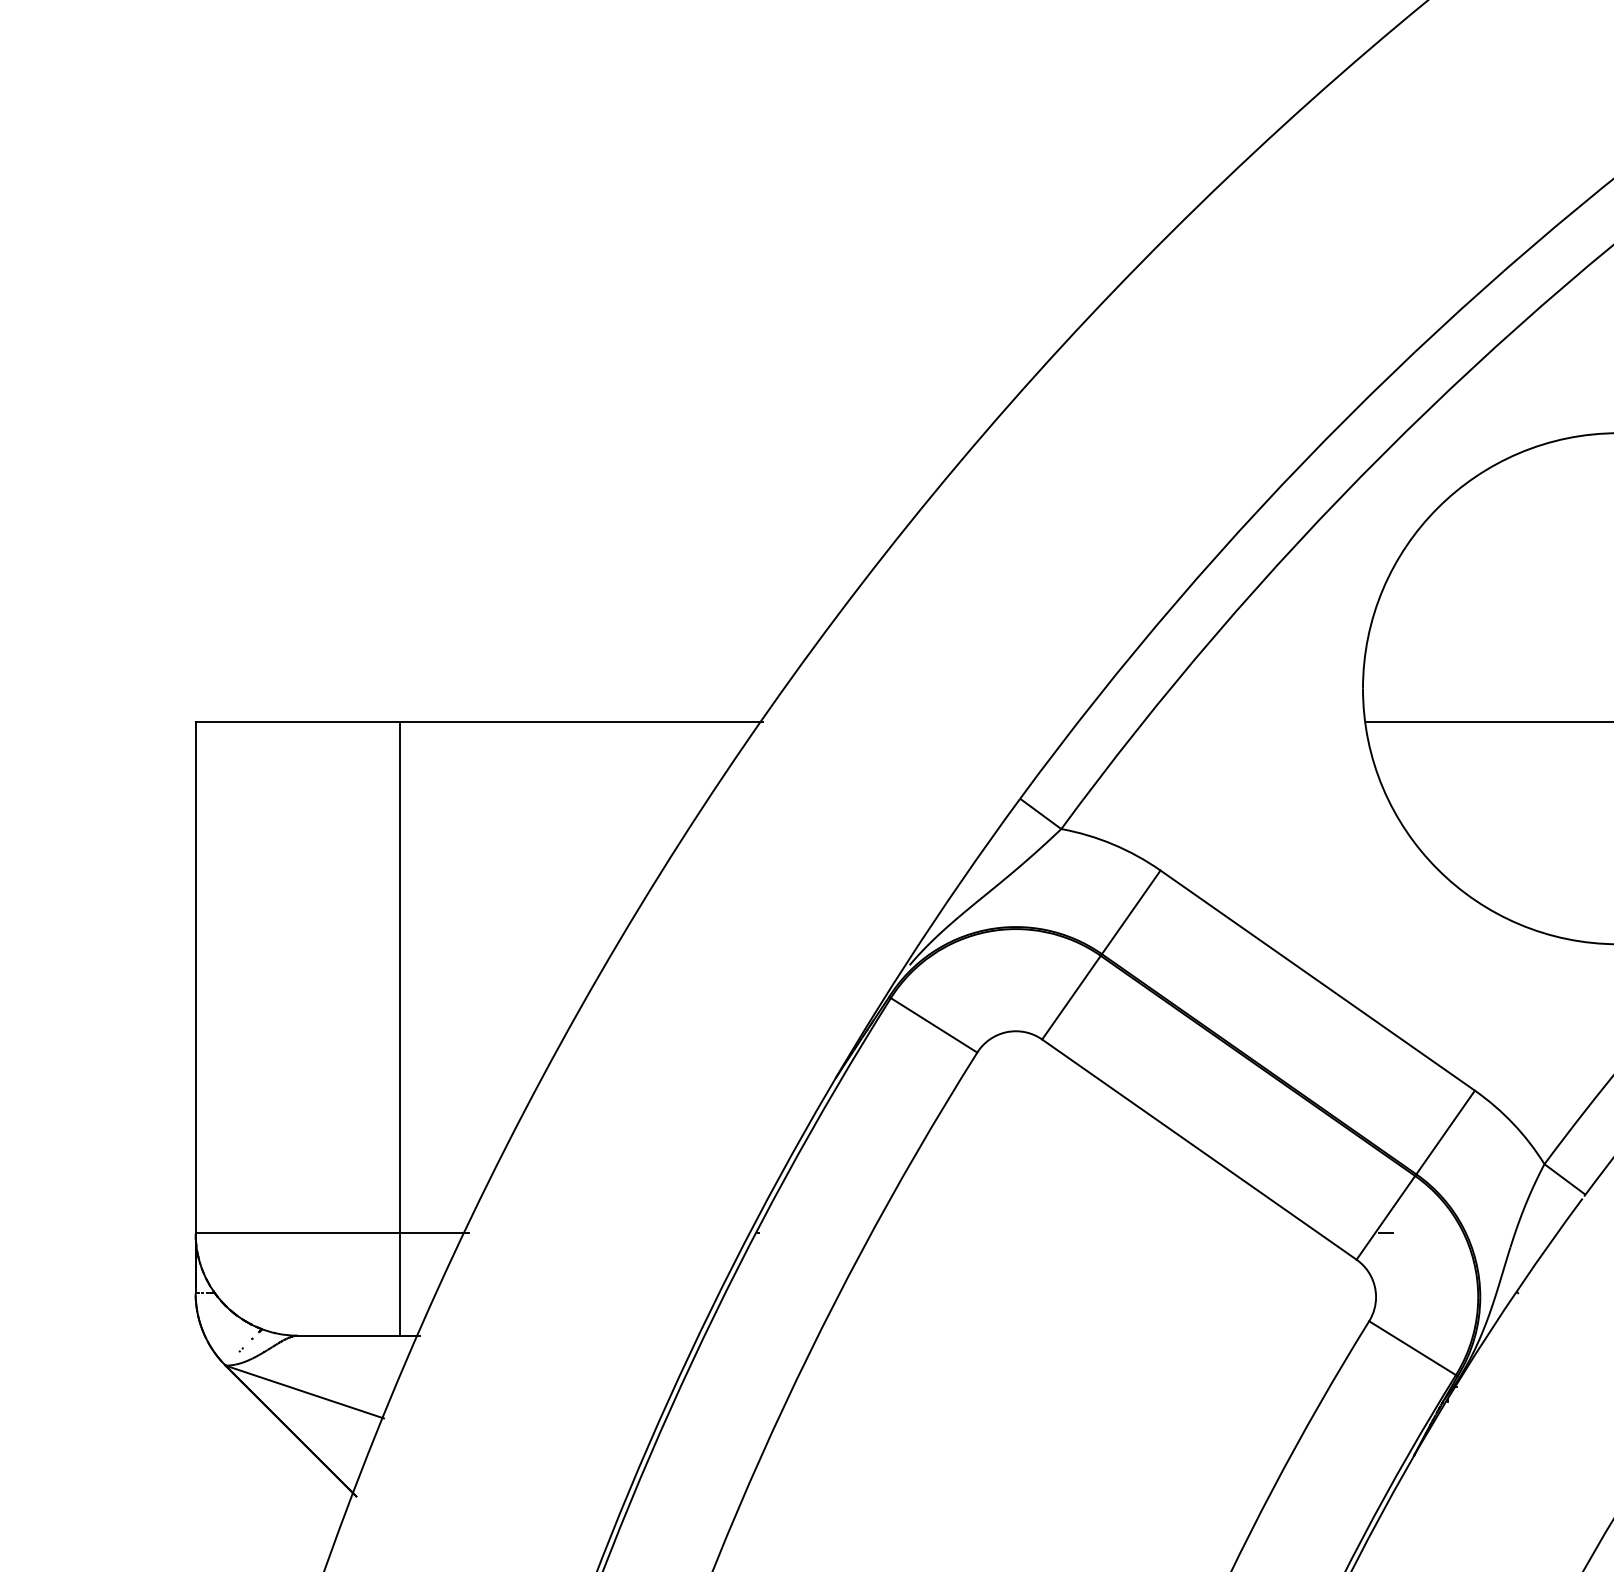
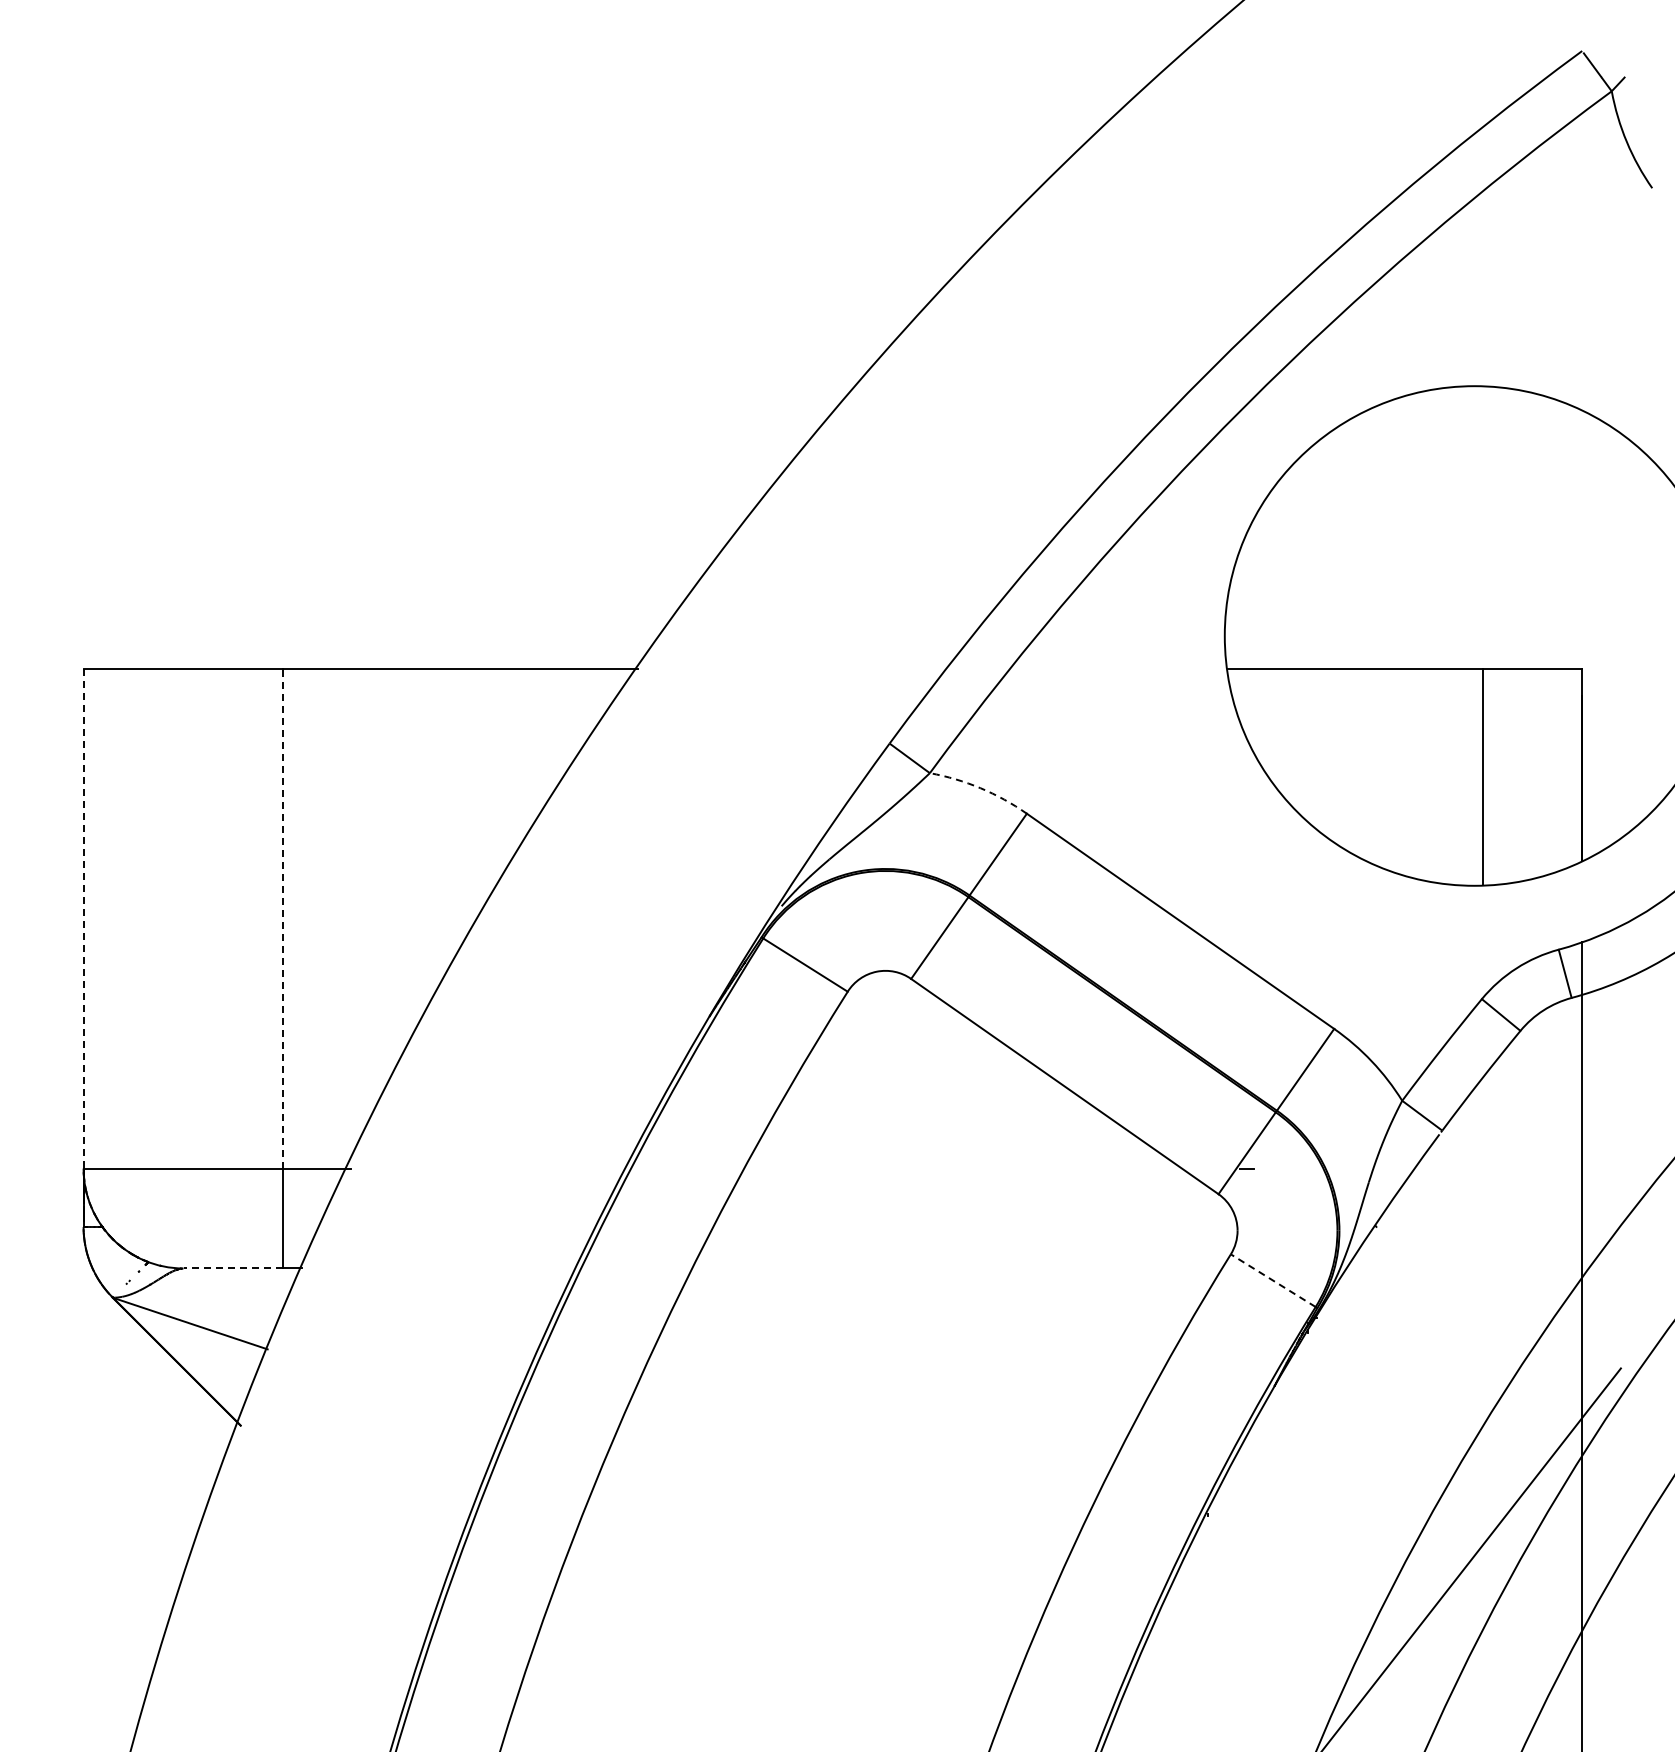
arc: (1113, 844) -> (980, 788), solid -> dashed
line: (195, 977) -> (83, 918), solid -> dashed
line: (400, 977) -> (283, 918), solid -> dashed
line: (348, 1335) -> (233, 1268), solid -> dashed
line: (1412, 1348) -> (1273, 1280), solid -> dashed

